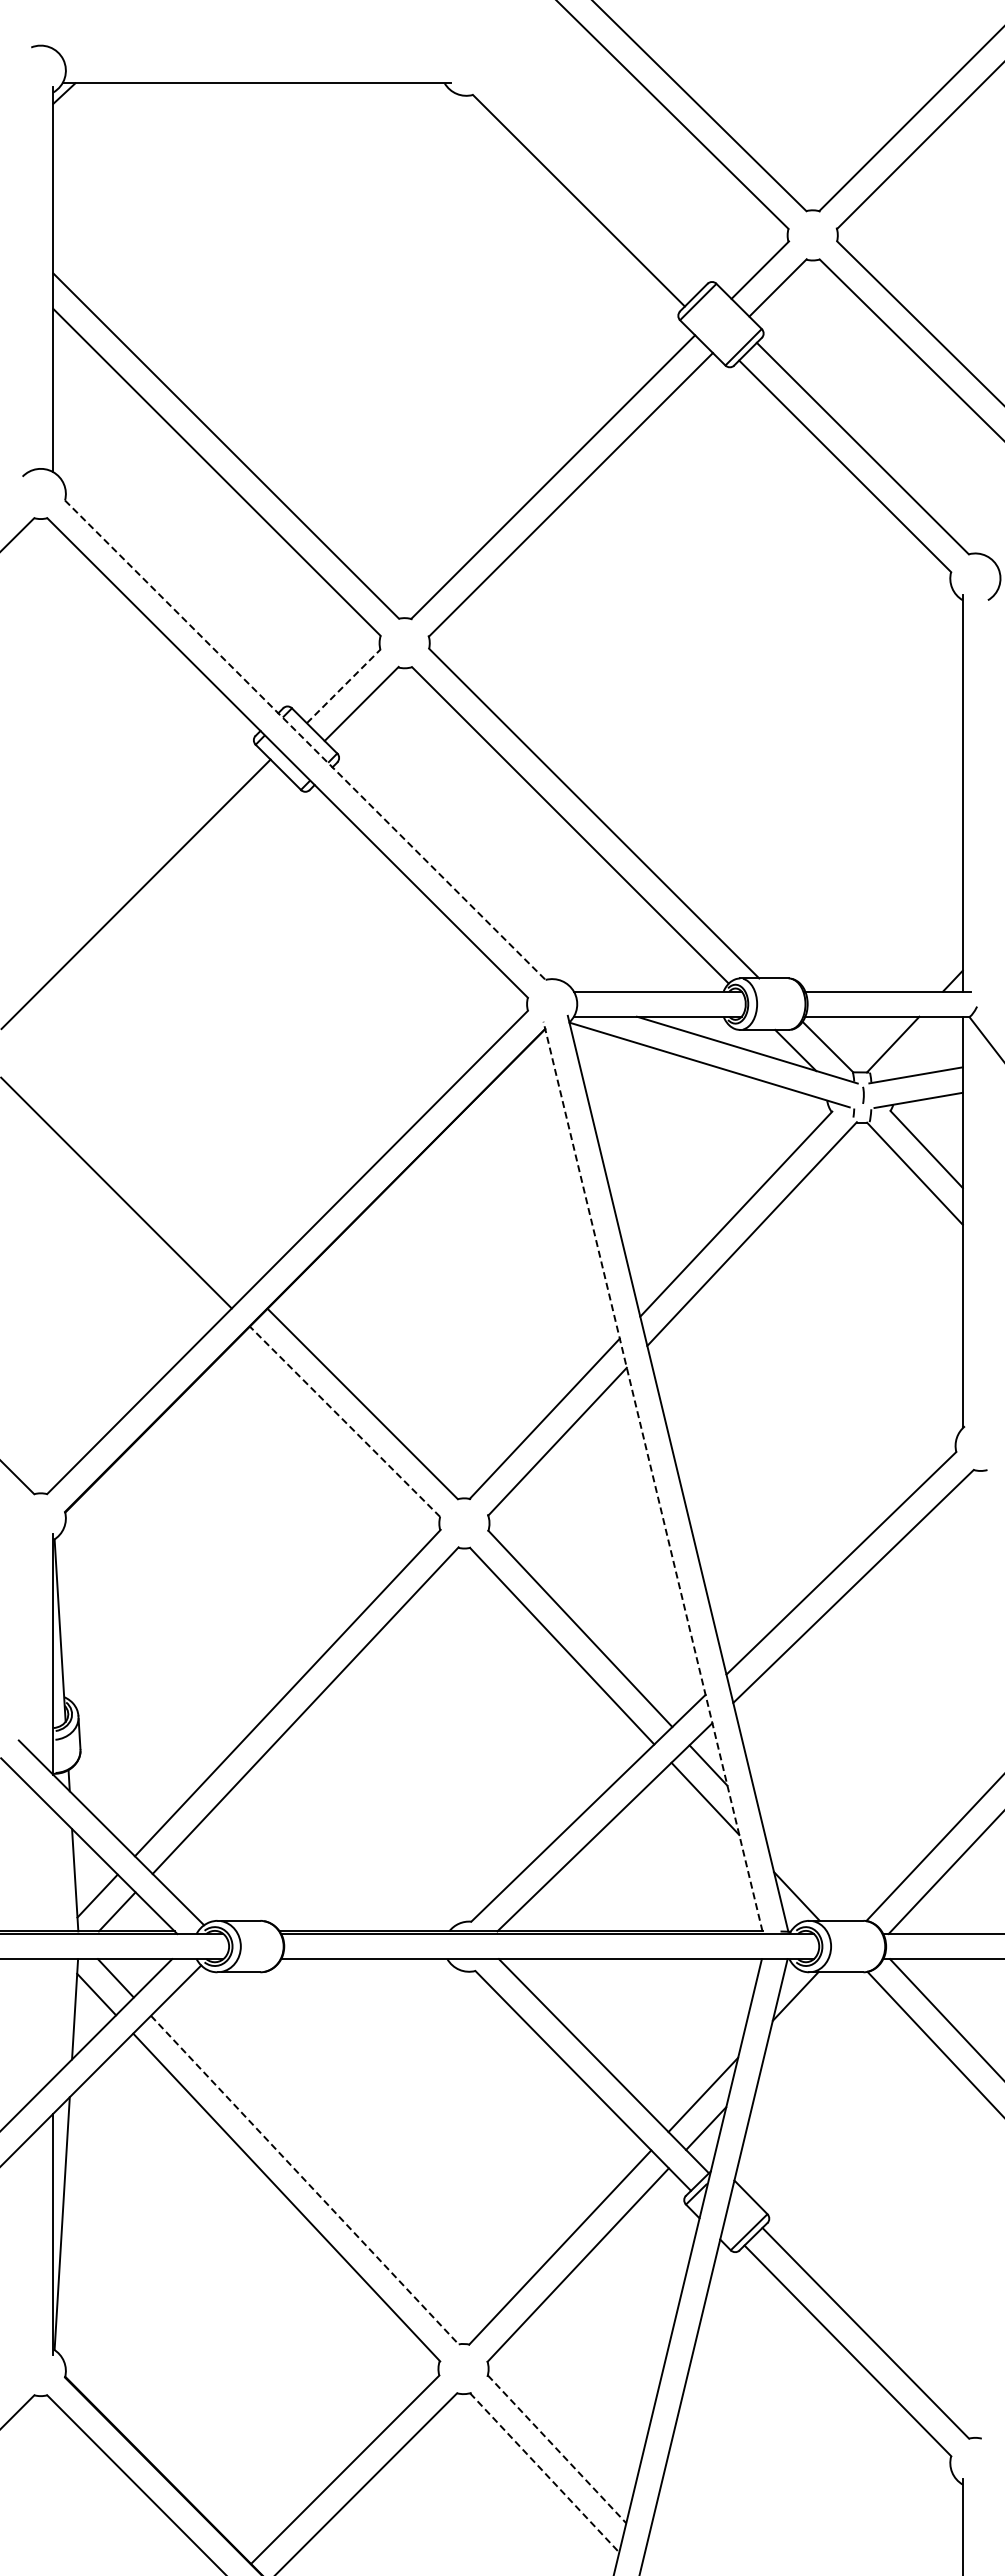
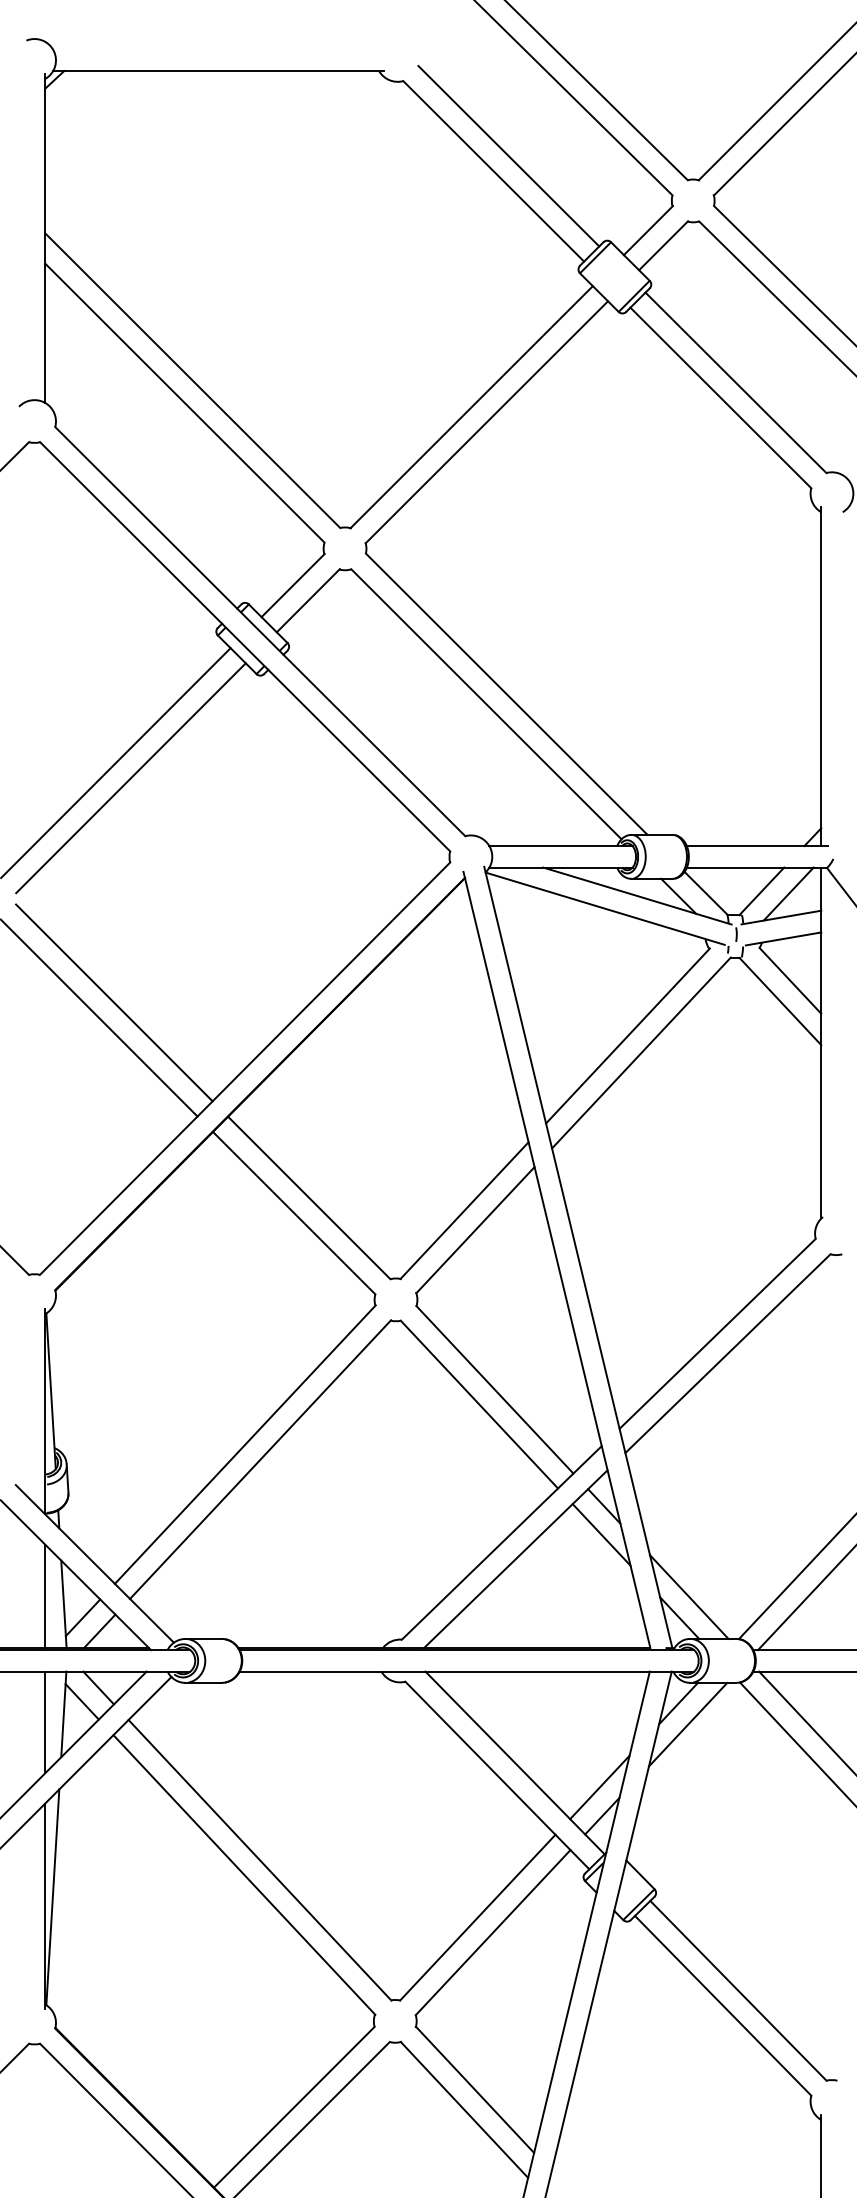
line: (596, 182) -> (508, 155), added
line: (344, 685) -> (293, 584), dashed -> solid
line: (305, 740) -> (260, 631), dashed -> solid
line: (153, 911) -> (130, 777), added
line: (924, 1047) -> (788, 893), added
line: (134, 1175) -> (114, 1003), added
line: (345, 1421) -> (294, 1212), dashed -> solid
line: (653, 1476) -> (557, 1259), dashed -> solid
line: (53, 1870) -> (45, 1595), added
line: (808, 1871) -> (689, 1596), added
line: (53, 2018) -> (45, 1722), added
line: (806, 2021) -> (687, 1724), added
line: (305, 2180) -> (260, 1860), dashed -> solid
line: (557, 2449) -> (475, 2089), dashed -> solid
line: (544, 2473) -> (464, 2110), dashed -> solid

